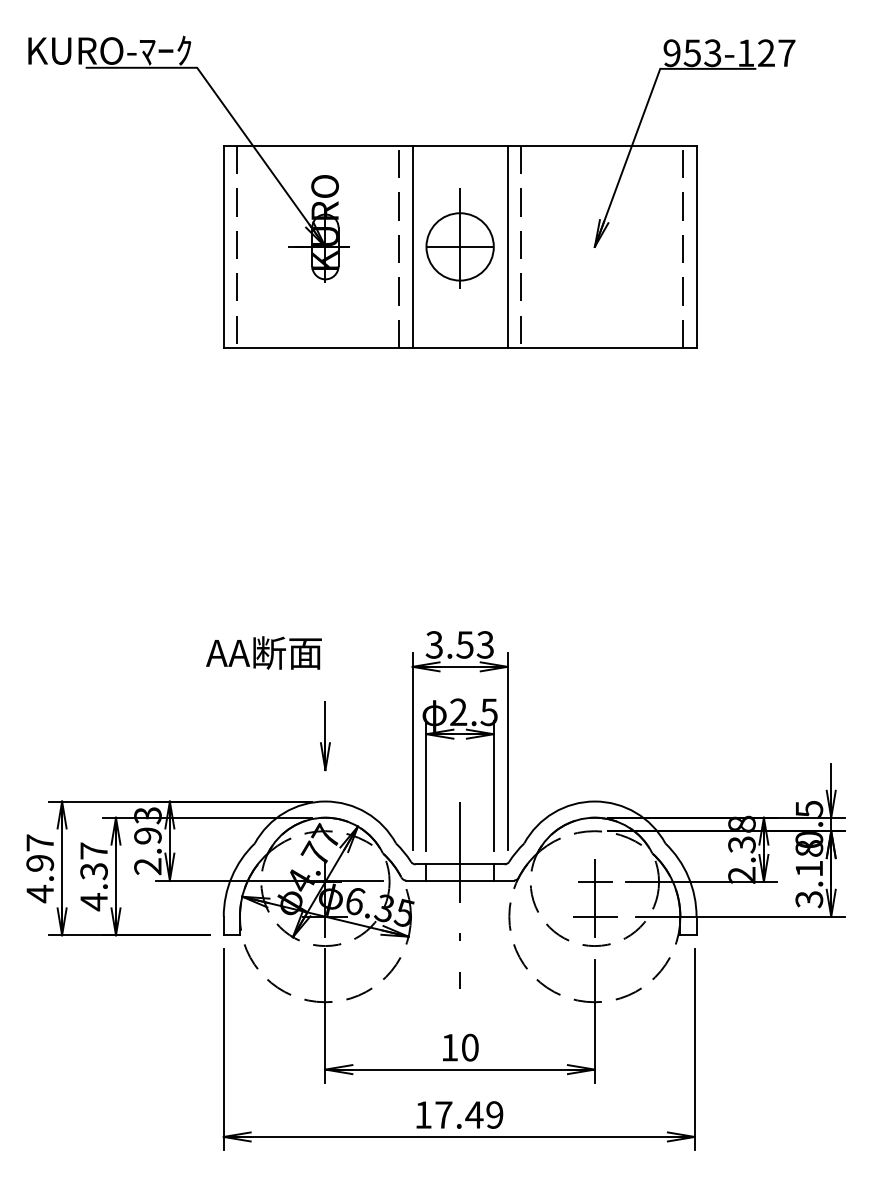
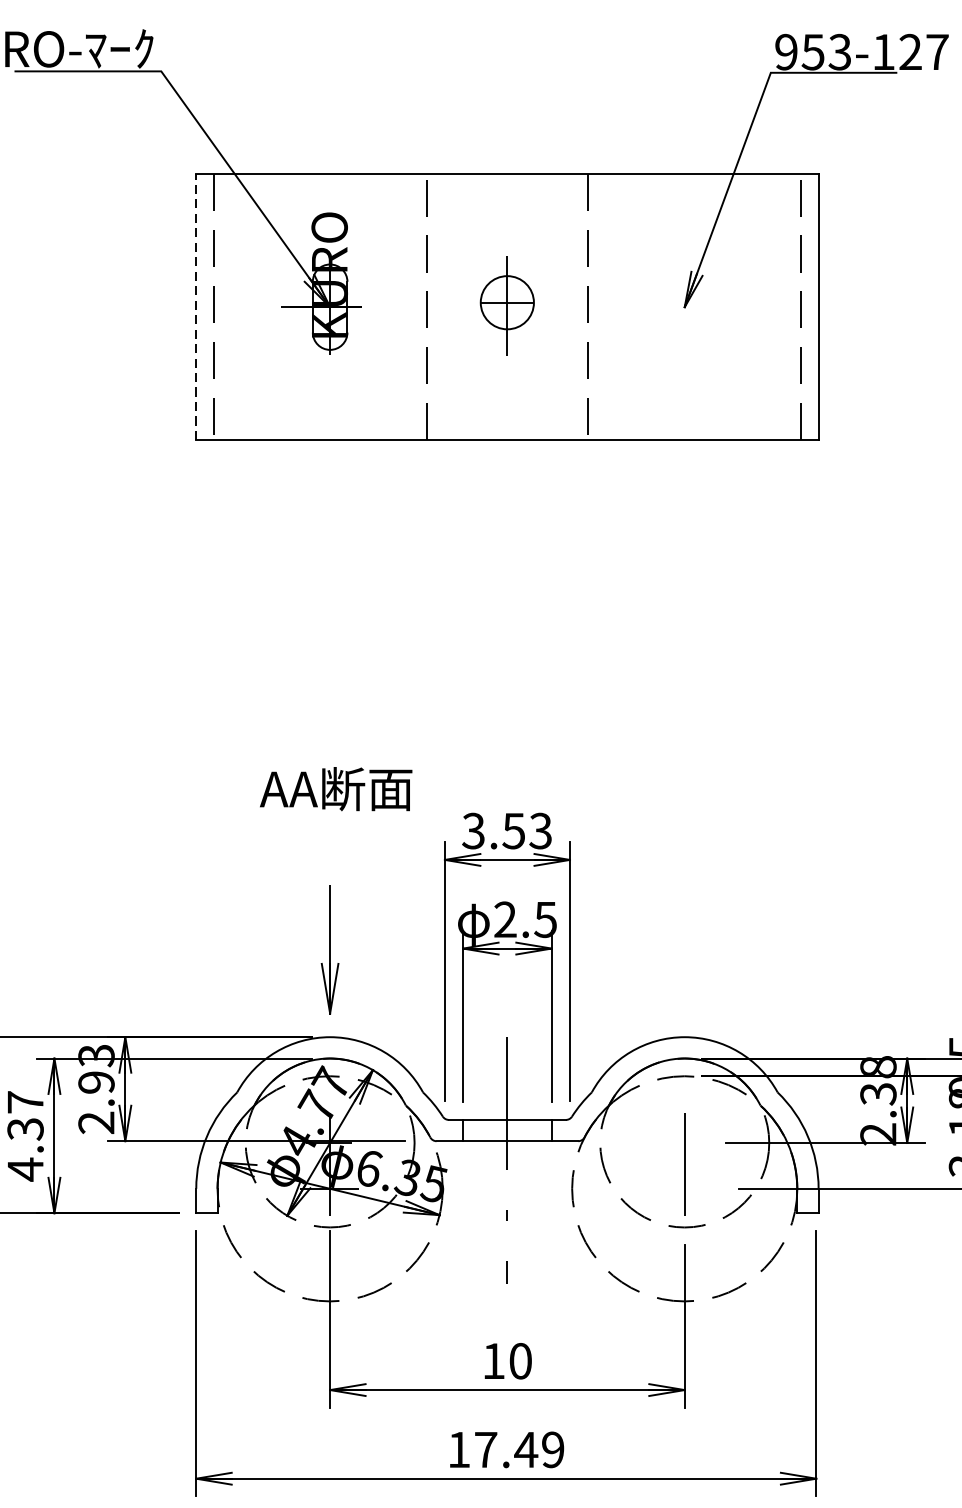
part: (459, 238) -> (506, 296), size x0.6
line: (223, 246) -> (195, 306), solid -> dashed
line: (412, 246) -> (444, 306), removed
line: (507, 246) -> (569, 306), removed
text: (263, 652) -> (335, 788), moved
part: (325, 736) -> (330, 951), size x1.4
line: (595, 881) -> (685, 1142), removed
line: (594, 916) -> (684, 1188), removed

